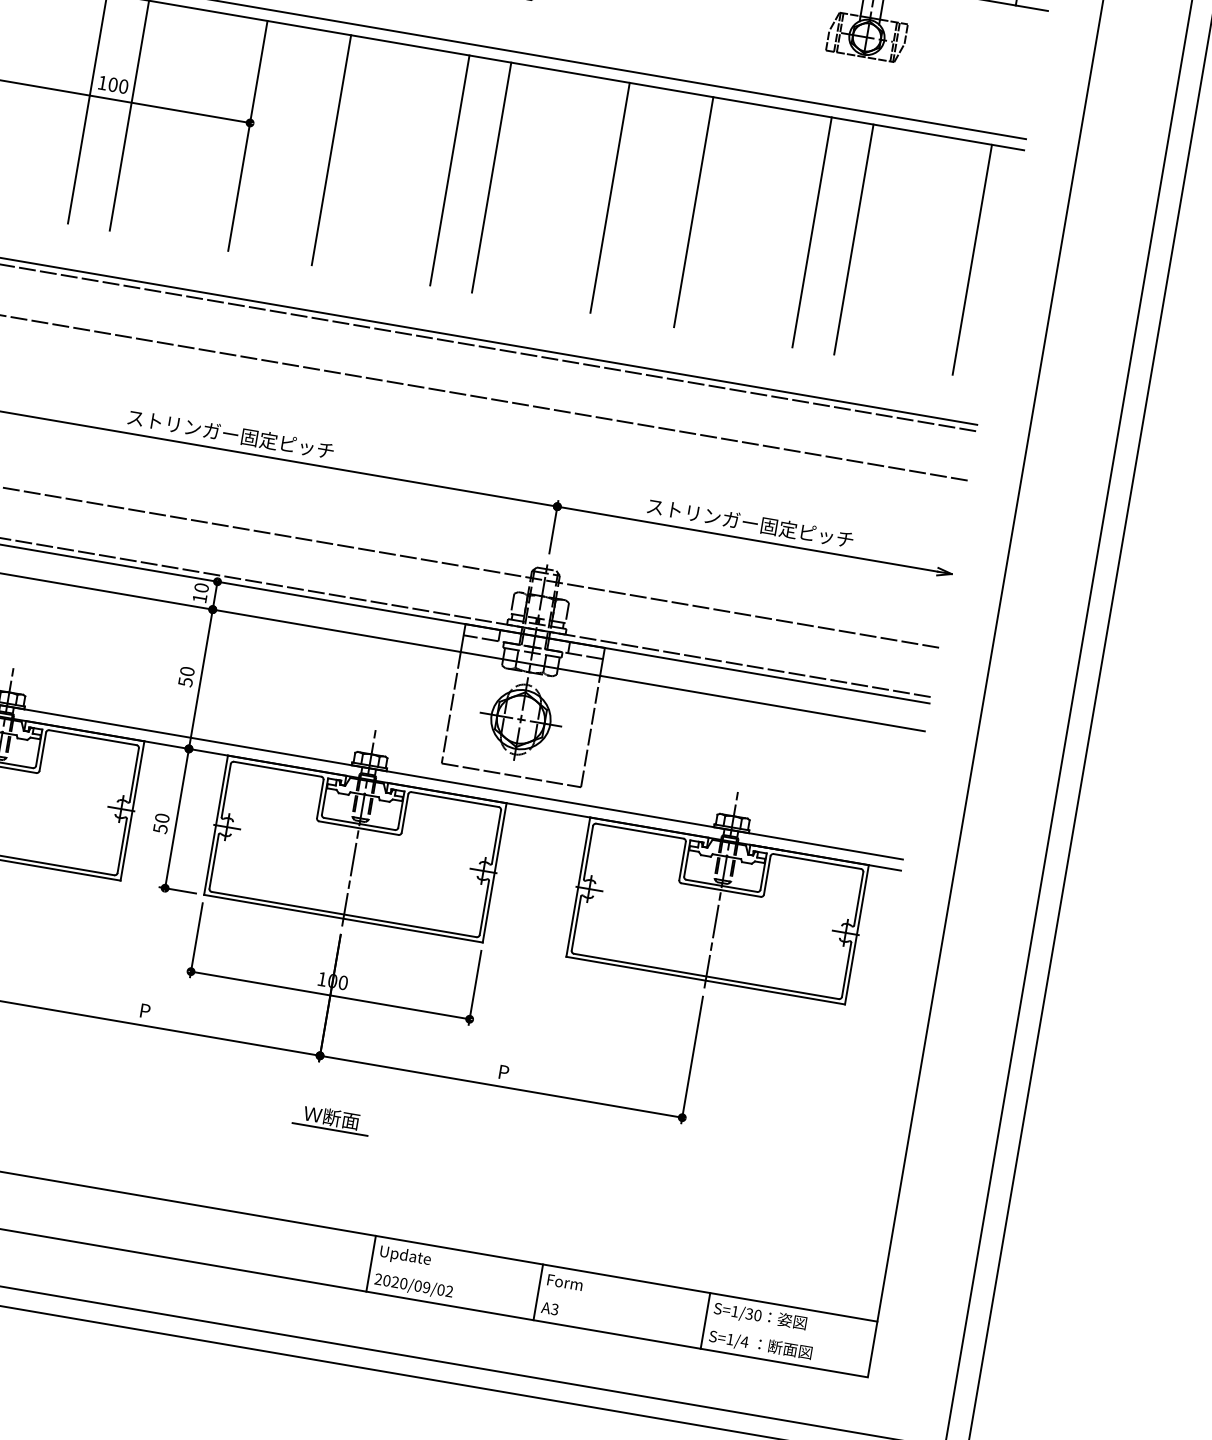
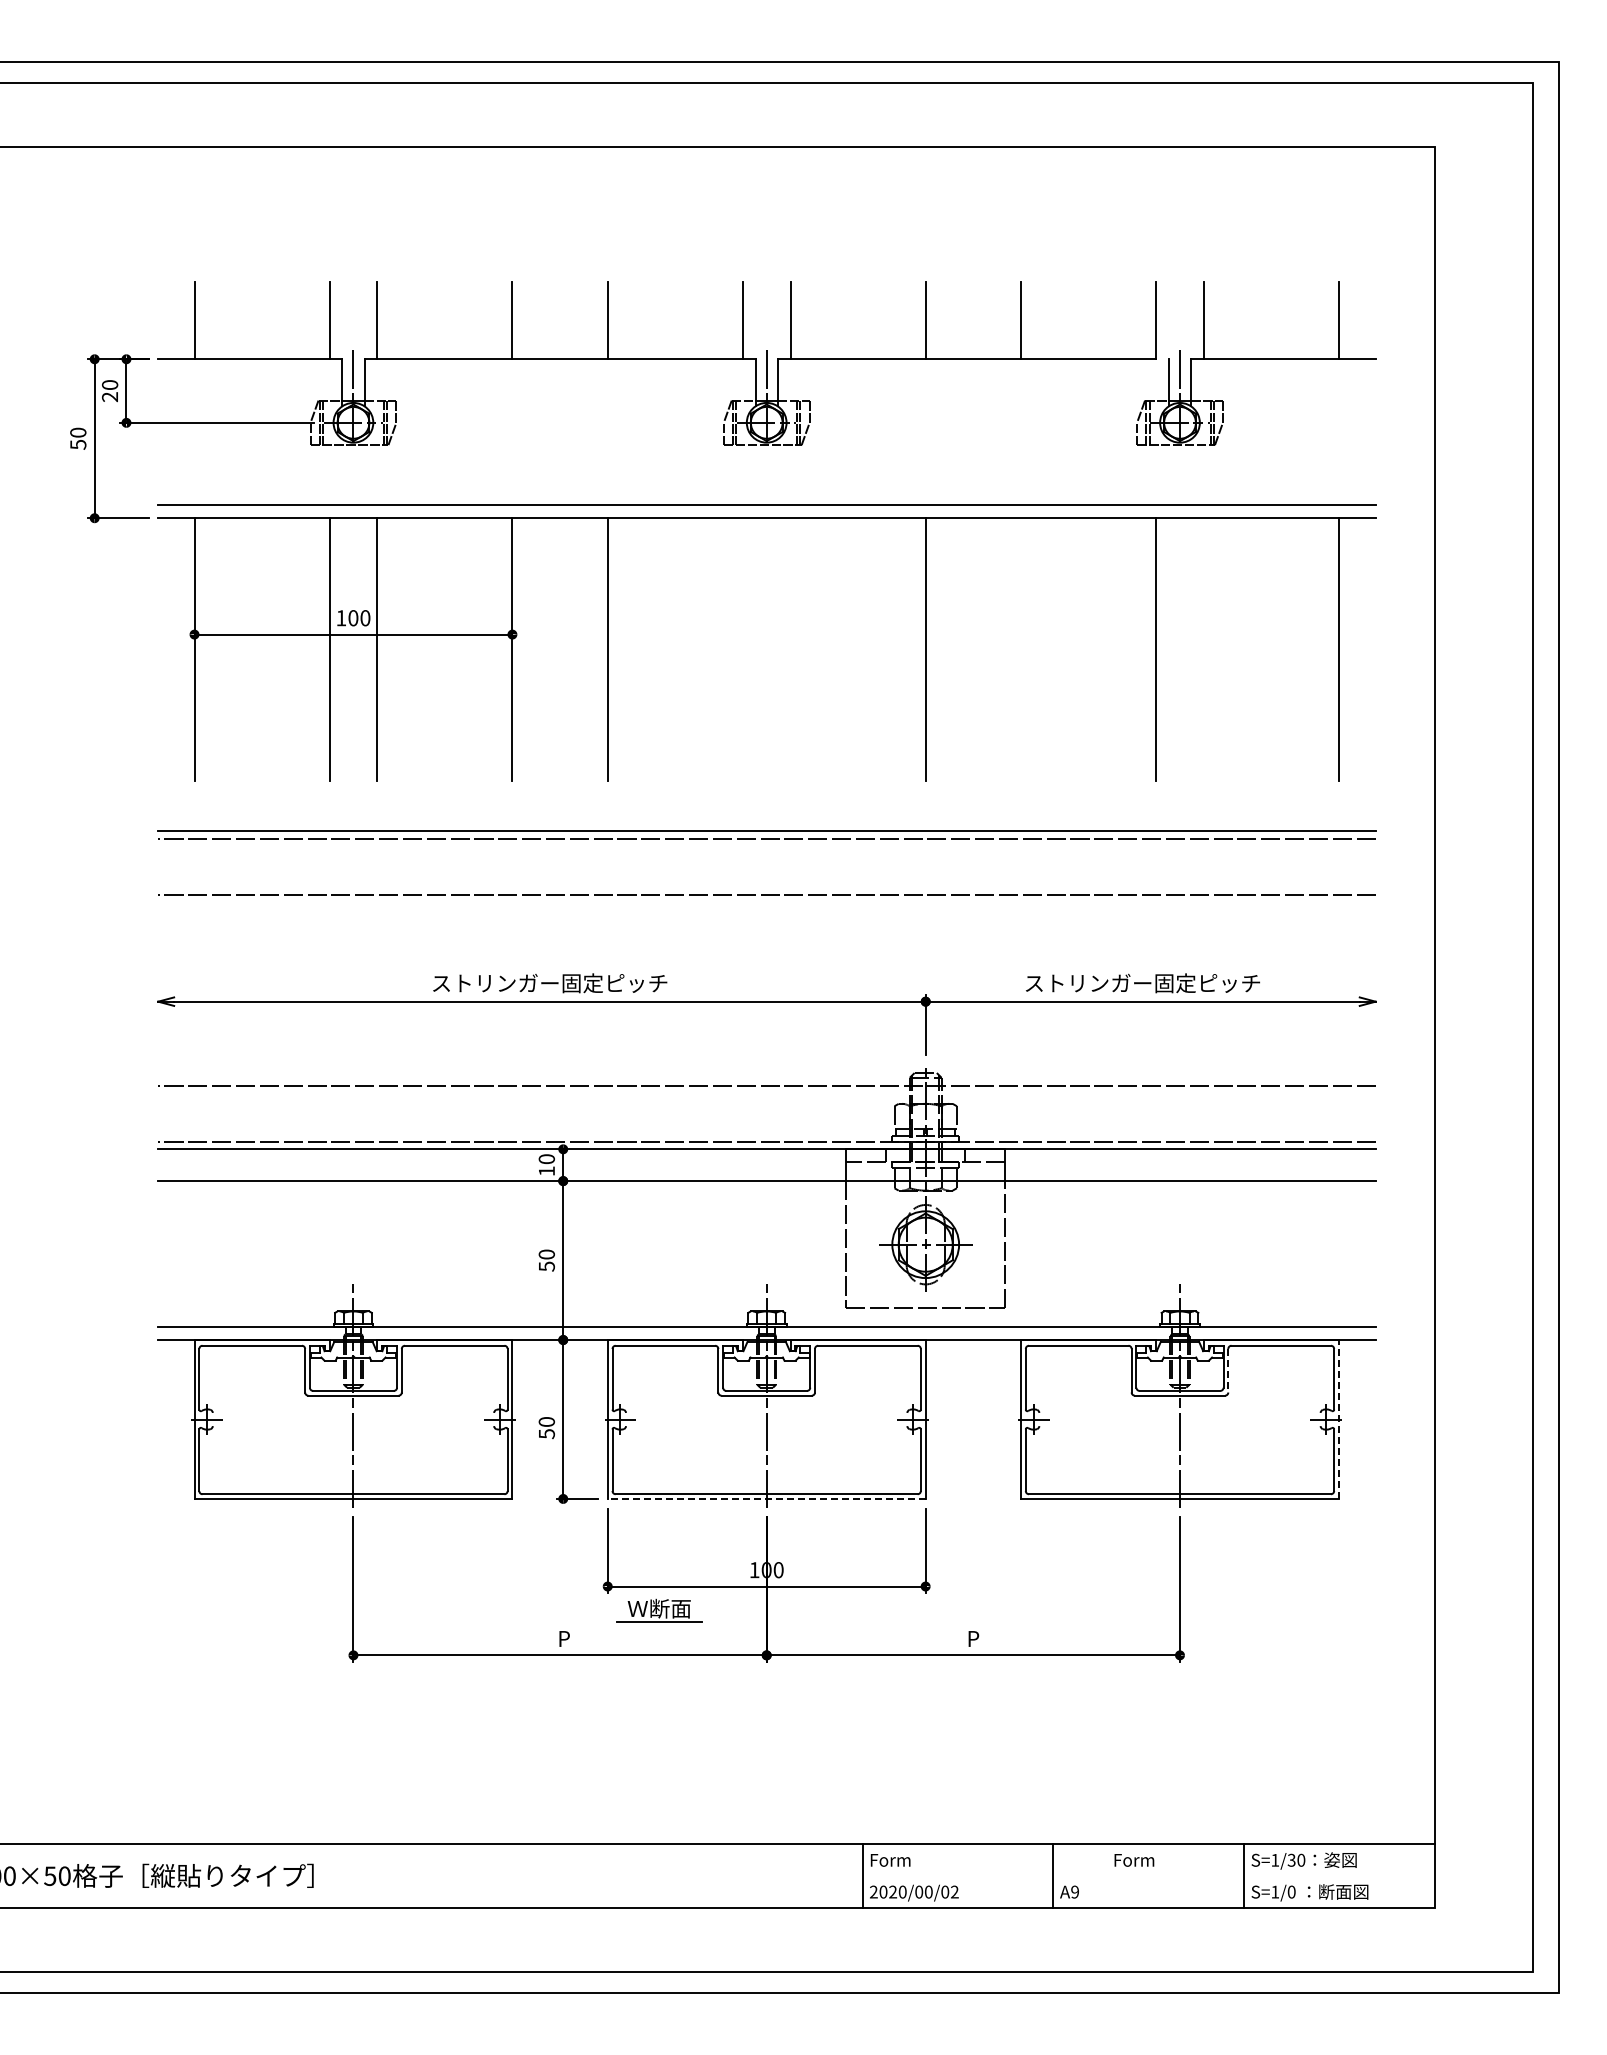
line: (449, 170) -> (742, 649), removed
line: (491, 177) -> (790, 649), removed
line: (694, 212) -> (1021, 649), removed
line: (853, 239) -> (1203, 649), removed
line: (767, 875) -> (1228, 1370), solid -> dashed
line: (343, 919) -> (766, 1499), solid -> dashed
line: (856, 934) -> (1338, 1419), solid -> dashed
part: (331, 1119) -> (659, 1610), moved
text: (405, 1256) -> (899, 1861), Update -> Form
text: (565, 1282) -> (1134, 1860), moved
text: (426, 1286) -> (928, 1891), 2020/09/02 -> 2020/00/02
text: (554, 1309) -> (1074, 1892), A3 -> A9
text: (744, 1341) -> (1291, 1891), S=1/4 -> S=1/0

